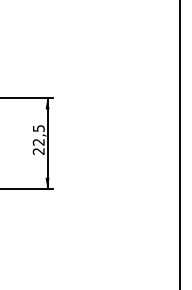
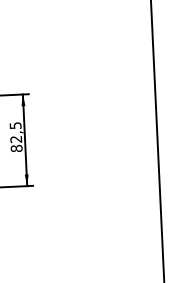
text: (38, 150) -> (16, 147), 22,5 -> 82,5

